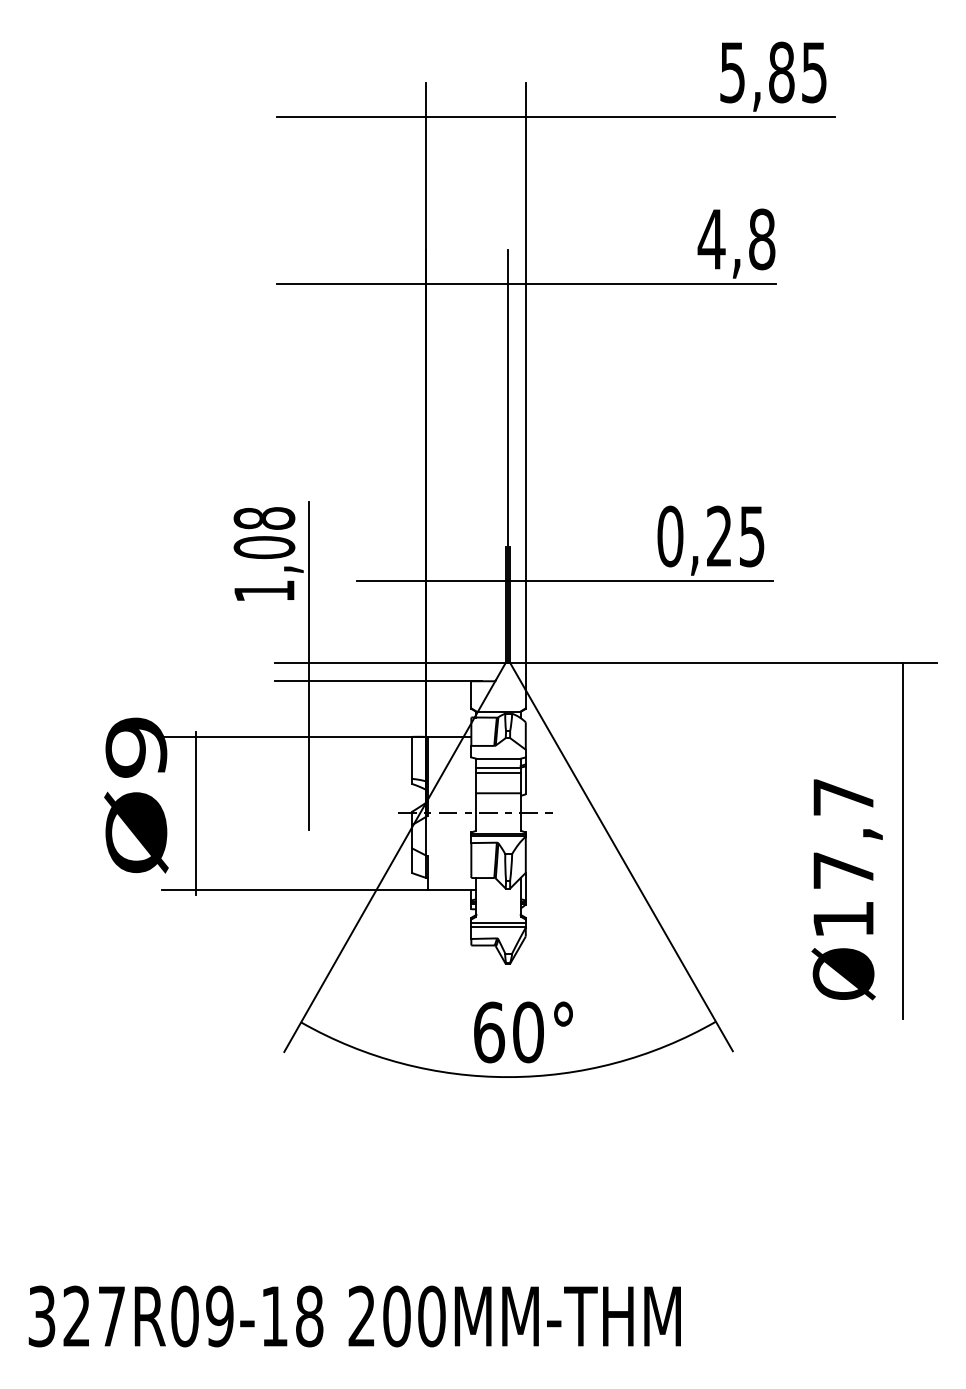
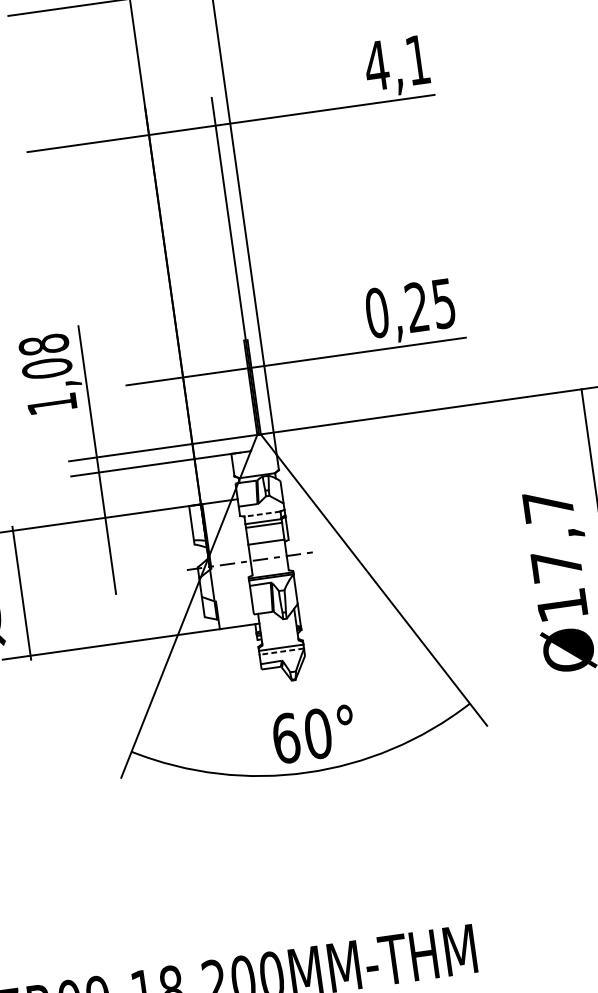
text: (762, 239) -> (418, 60), 4,8 -> 4,1
line: (498, 758) -> (262, 513), solid -> dashed
line: (498, 927) -> (281, 651), solid -> dashed

